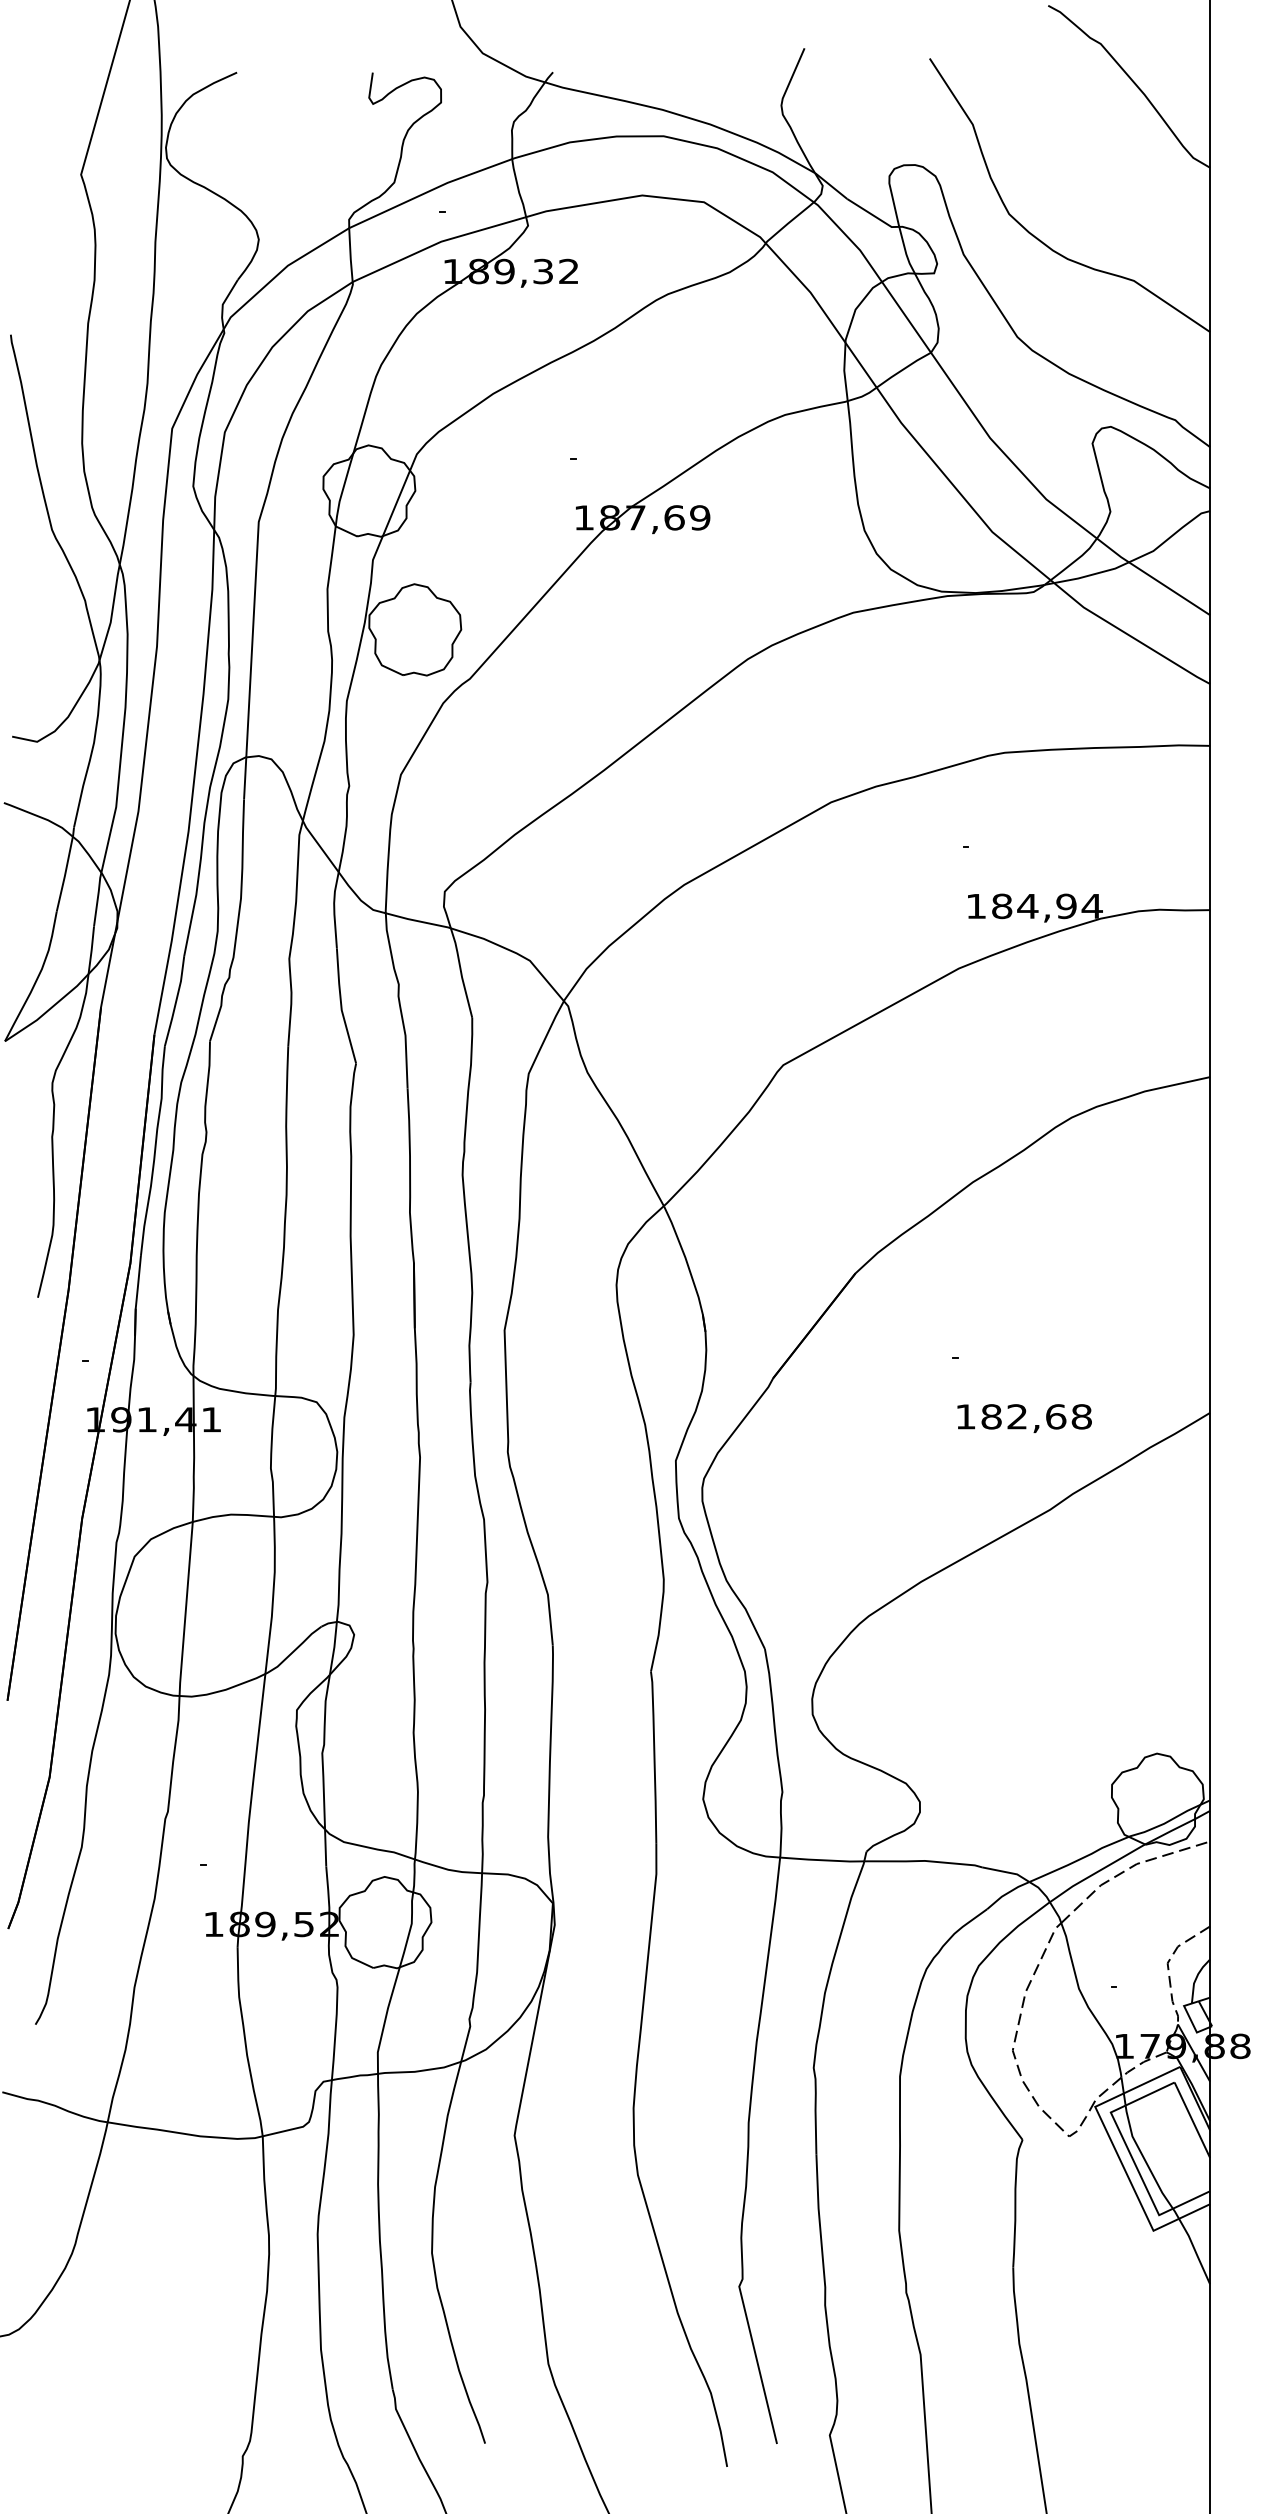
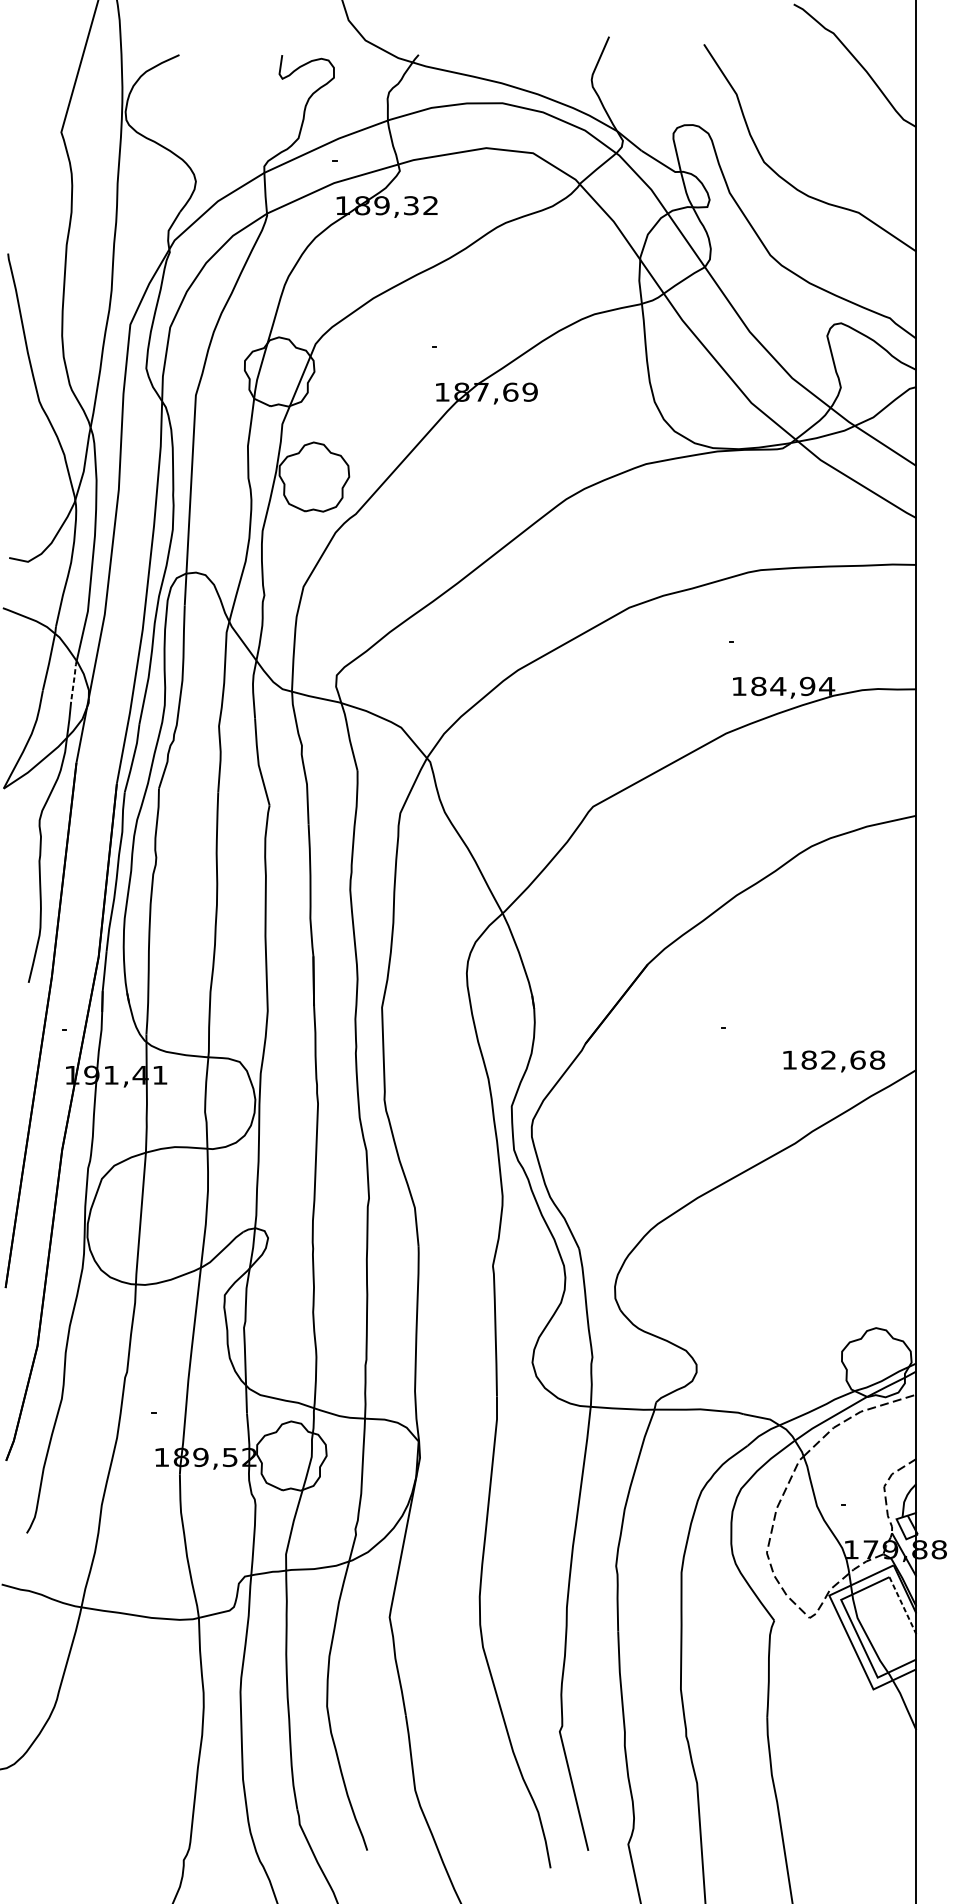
line: (97, 898) -> (73, 680), solid -> dashed
text: (1024, 1418) -> (834, 1061), moved
line: (1192, 2120) -> (903, 1605), solid -> dashed

